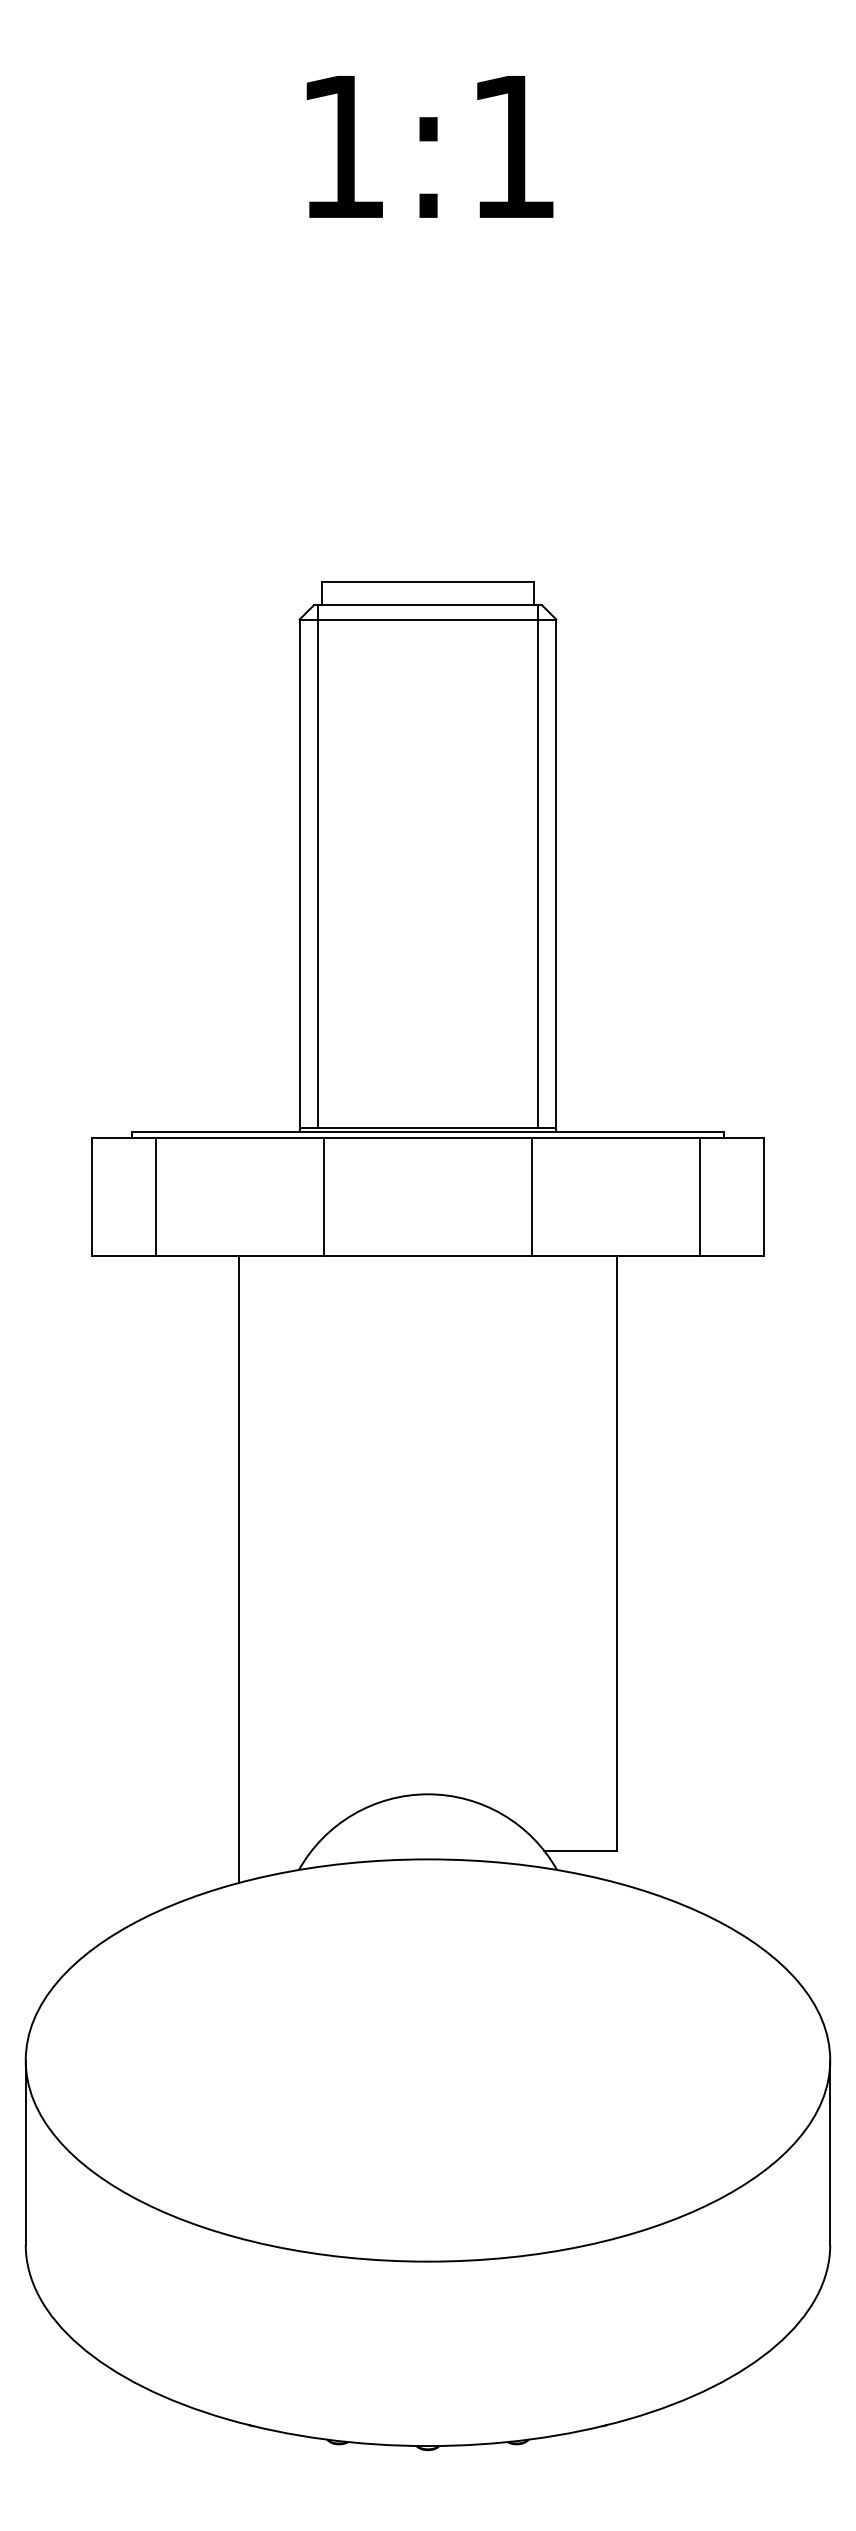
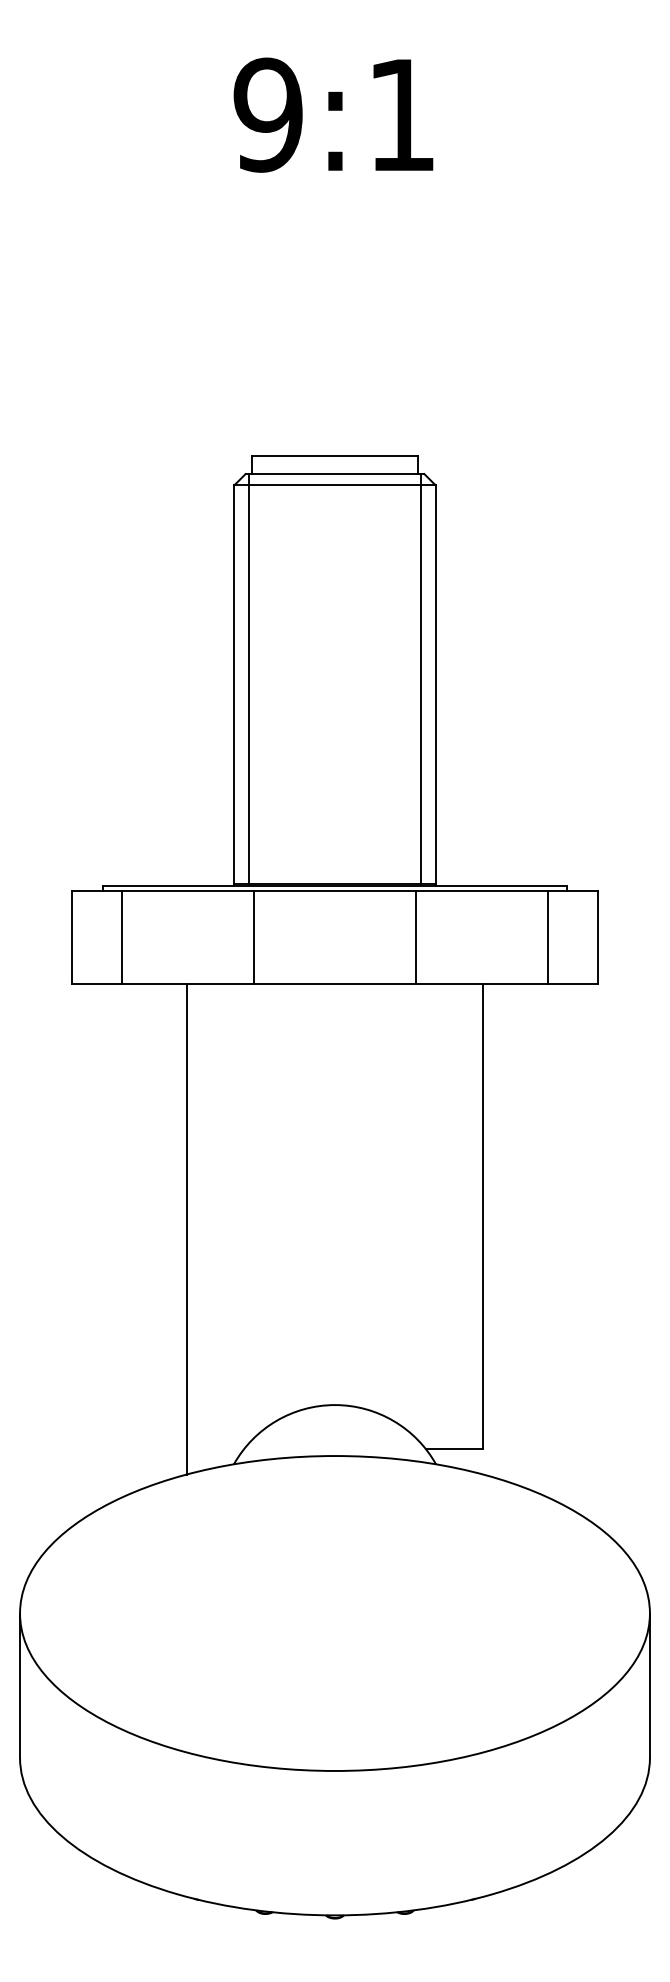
text: (342, 146) -> (268, 114), 1:1 -> 9:1

